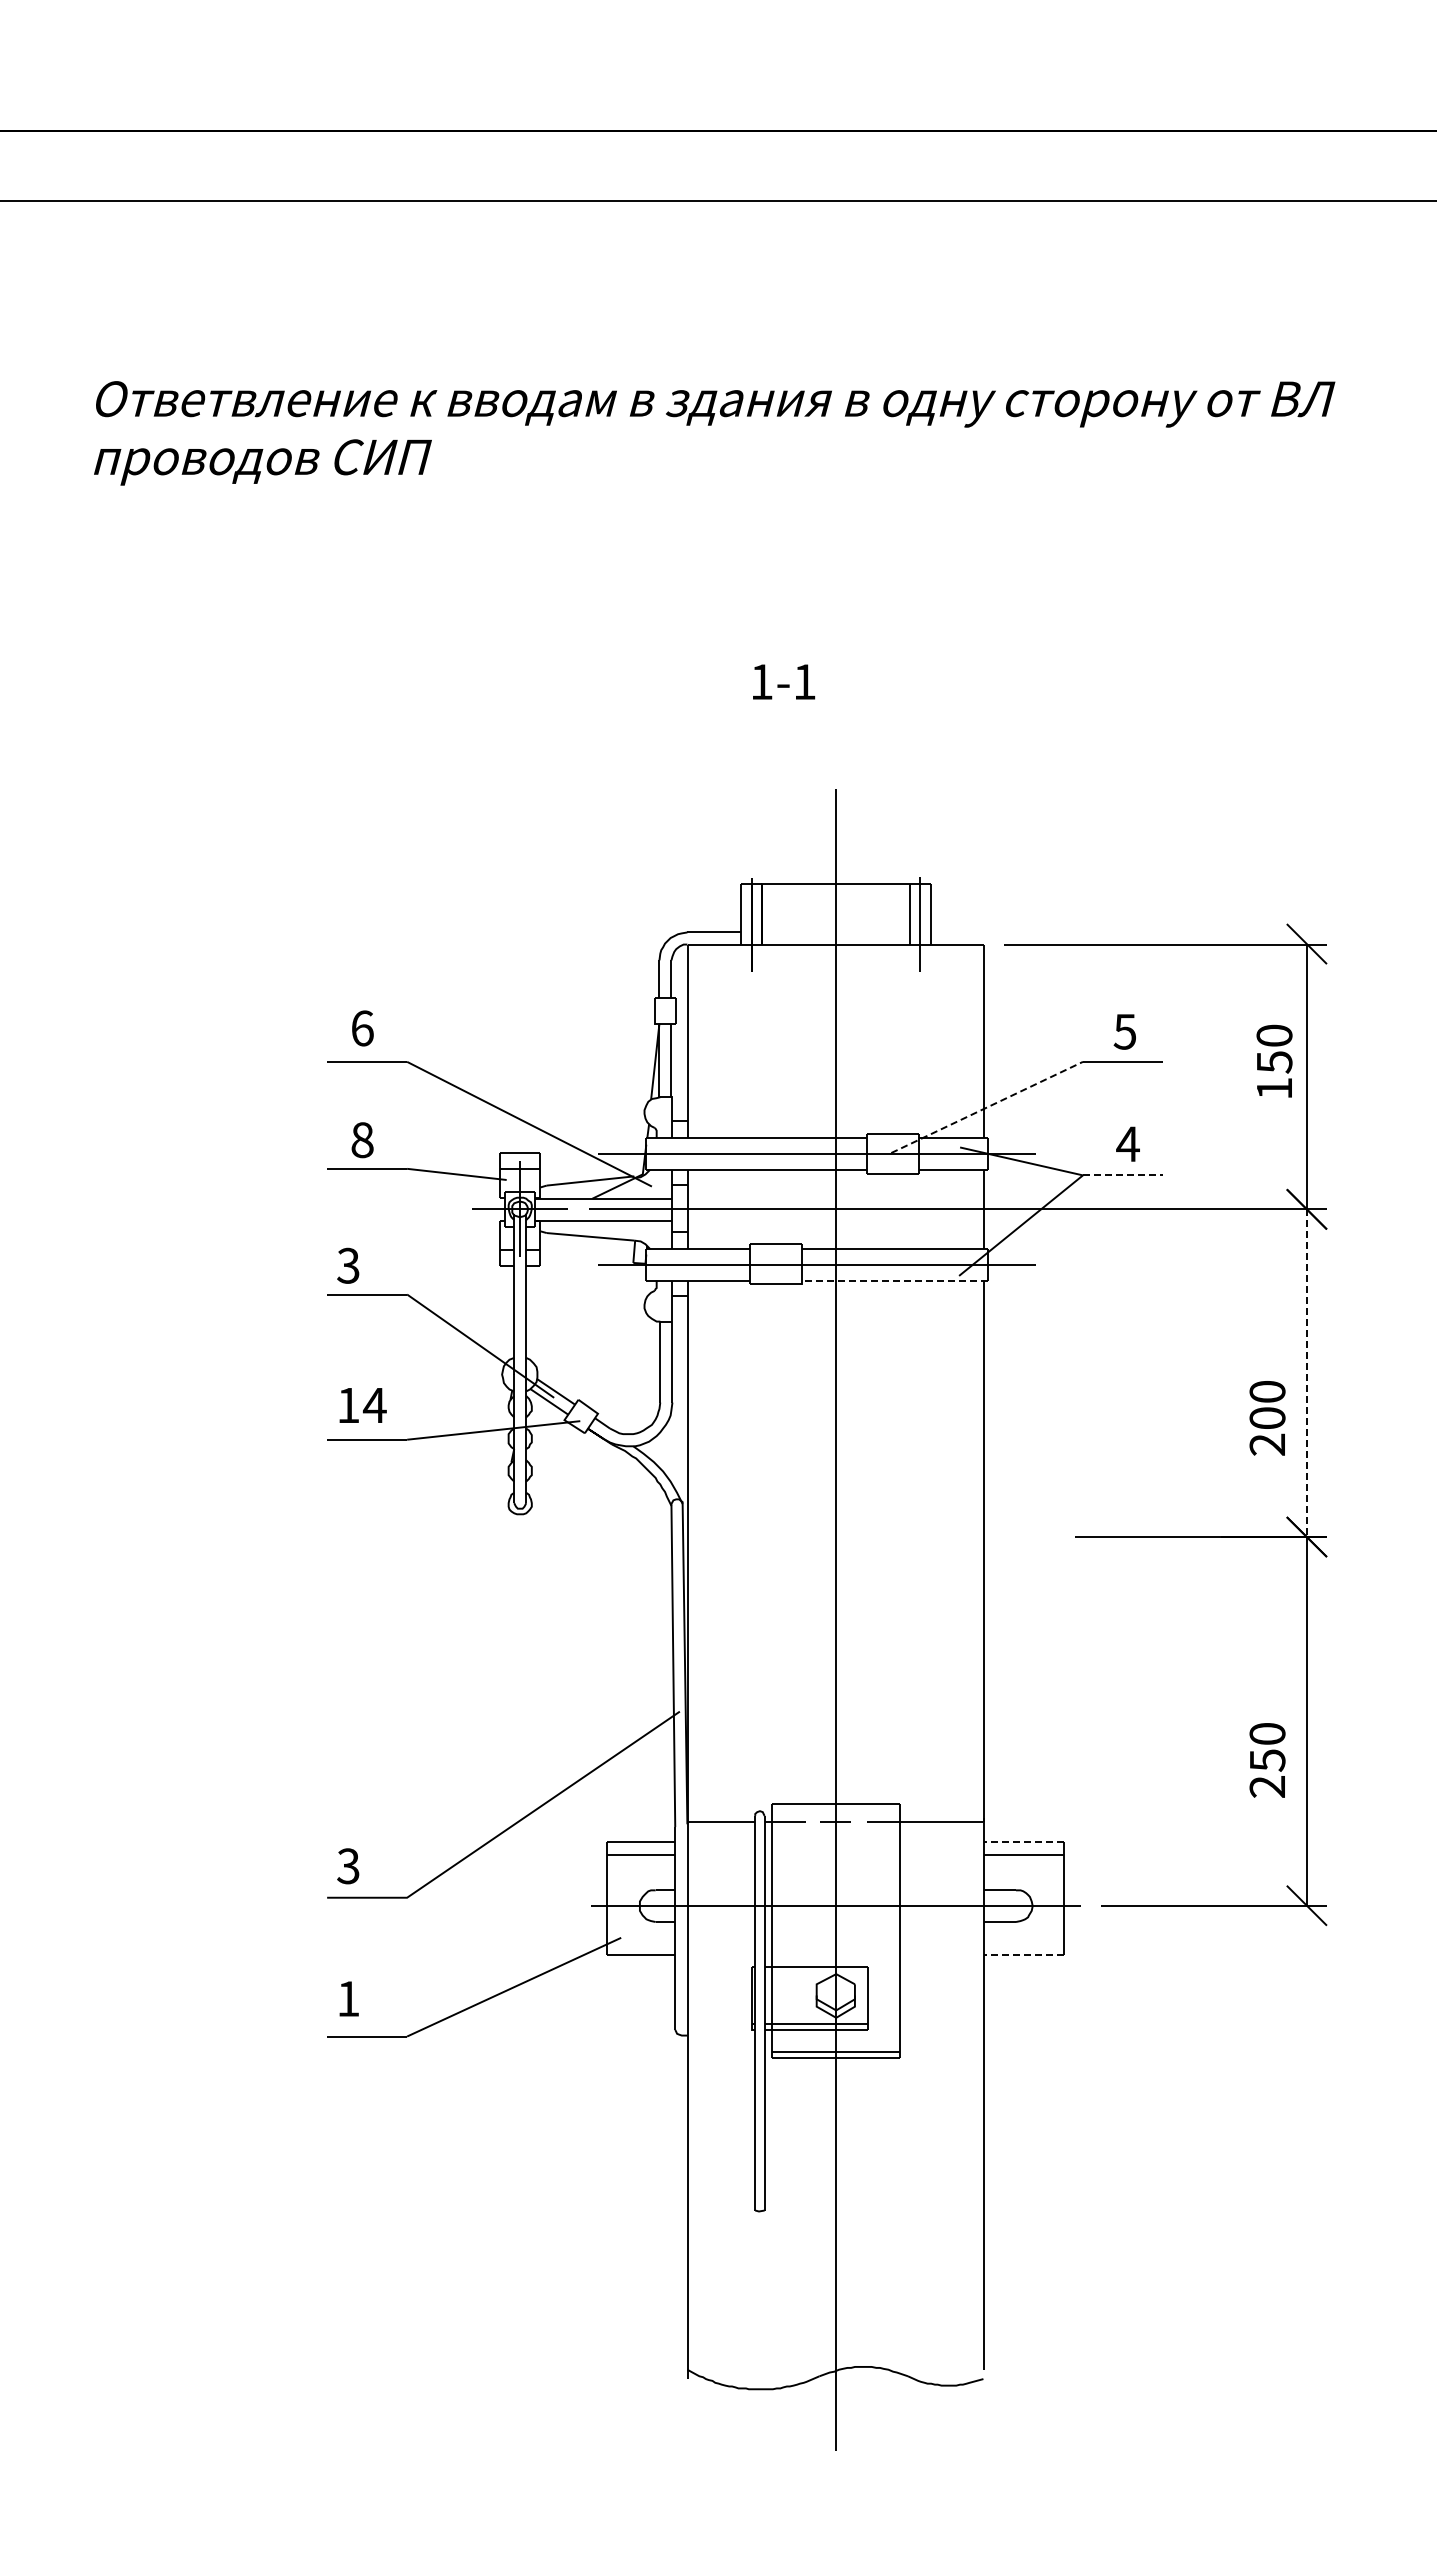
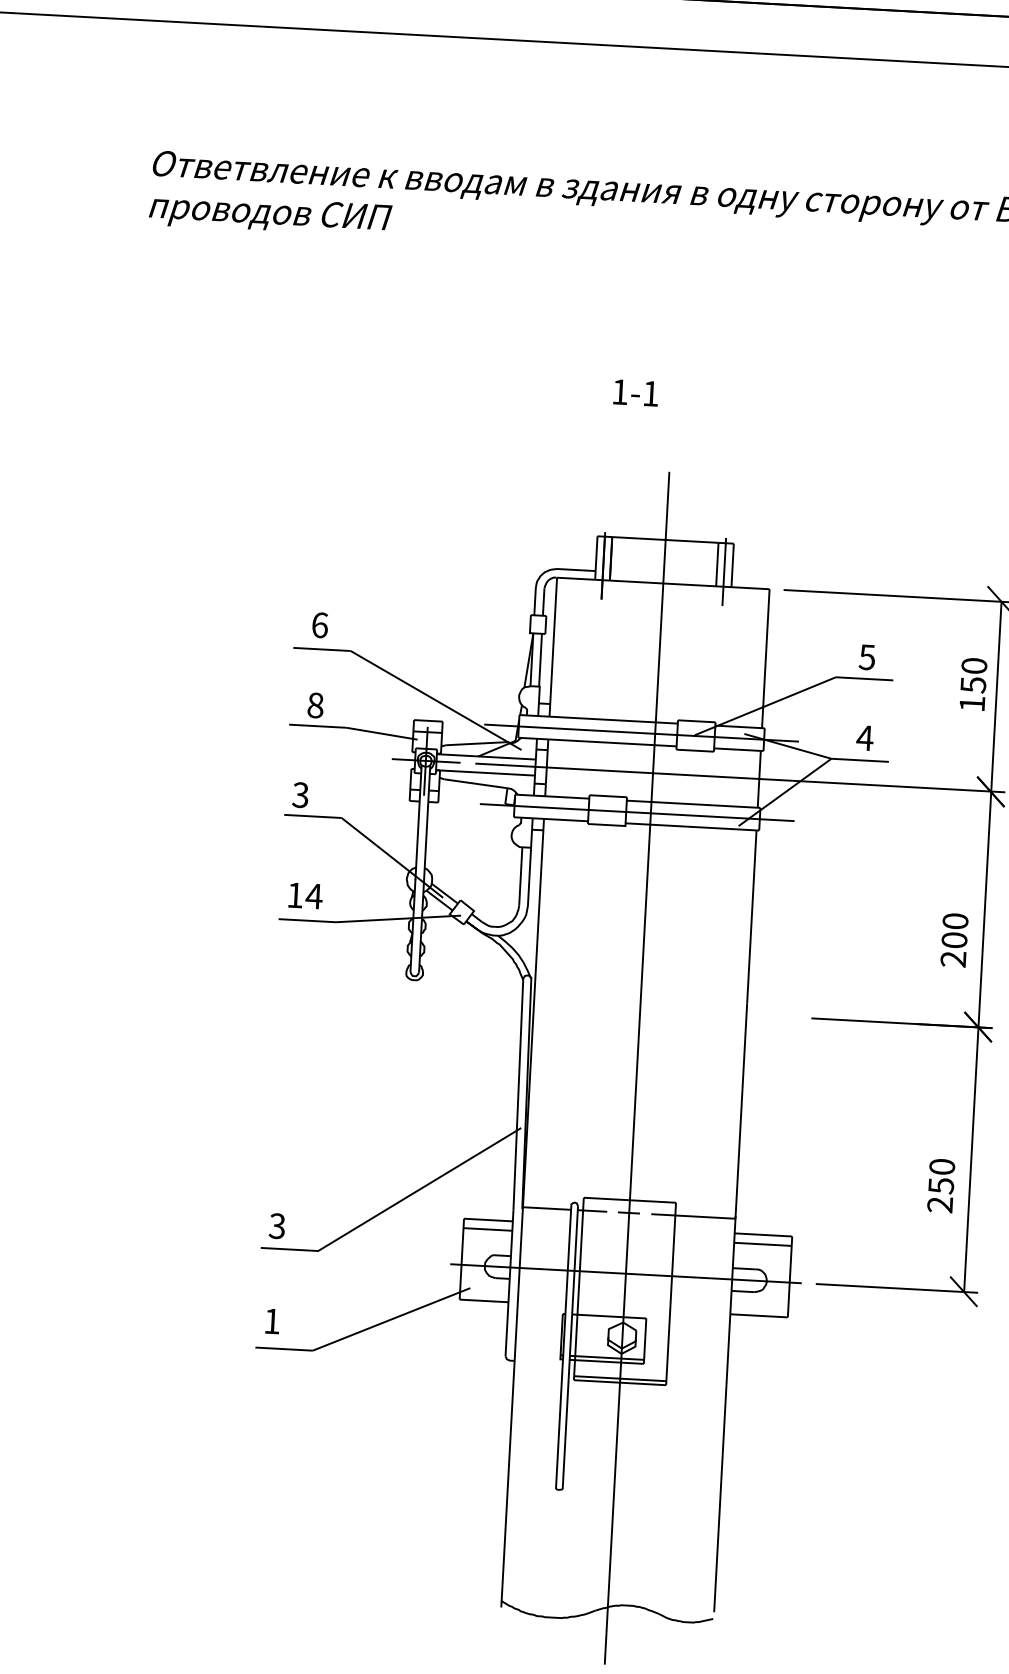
line: (987, 1107) -> (765, 706), dashed -> solid
line: (1123, 1175) -> (860, 760), dashed -> solid
line: (894, 1280) -> (692, 826), dashed -> solid
line: (1307, 1373) -> (984, 909), dashed -> solid
line: (1023, 1841) -> (762, 1234), dashed -> solid
line: (1023, 1954) -> (758, 1315), dashed -> solid

